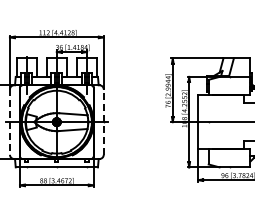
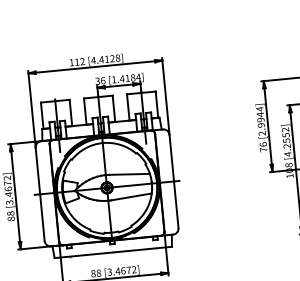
line: (9, 122) -> (39, 194), dashed -> solid
line: (103, 122) -> (173, 182), dashed -> solid

